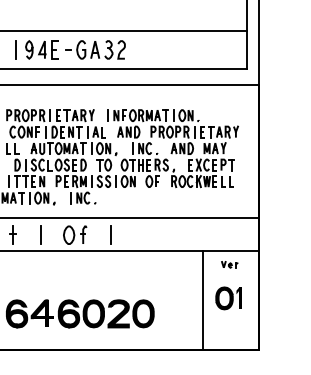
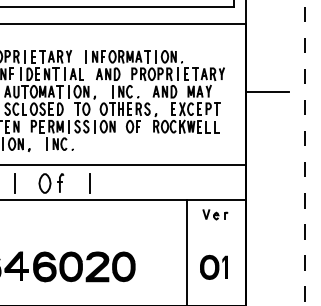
line: (279, 148) -> (267, 91), added
part: (229, 264) -> (214, 214), size x1.43
part: (228, 298) -> (213, 267), moved

